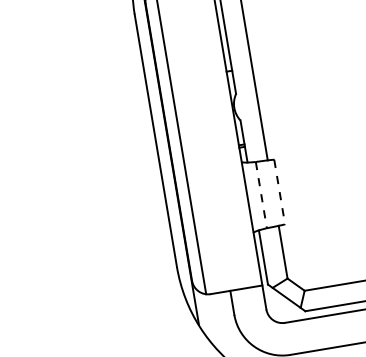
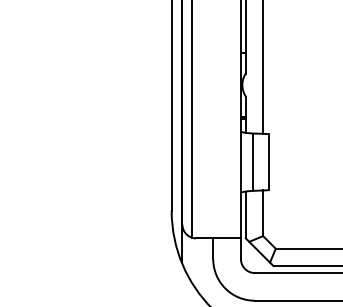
line: (279, 192) -> (268, 162), dashed -> solid
line: (261, 195) -> (252, 162), dashed -> solid

